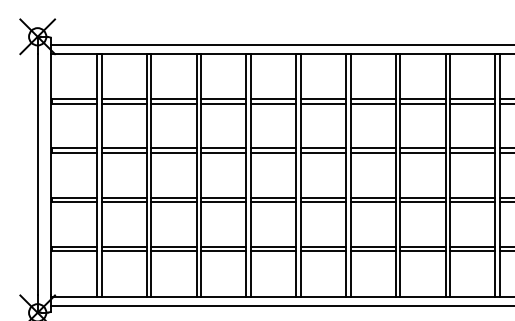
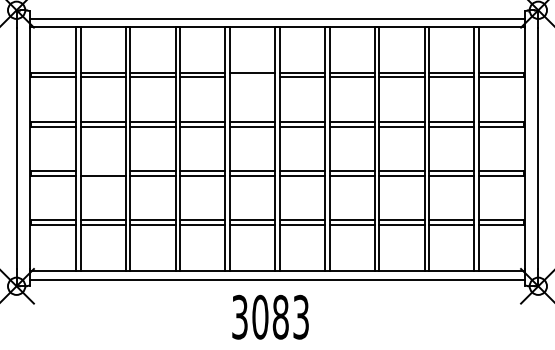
line: (273, 103) -> (252, 77), removed
line: (123, 197) -> (102, 171), removed

